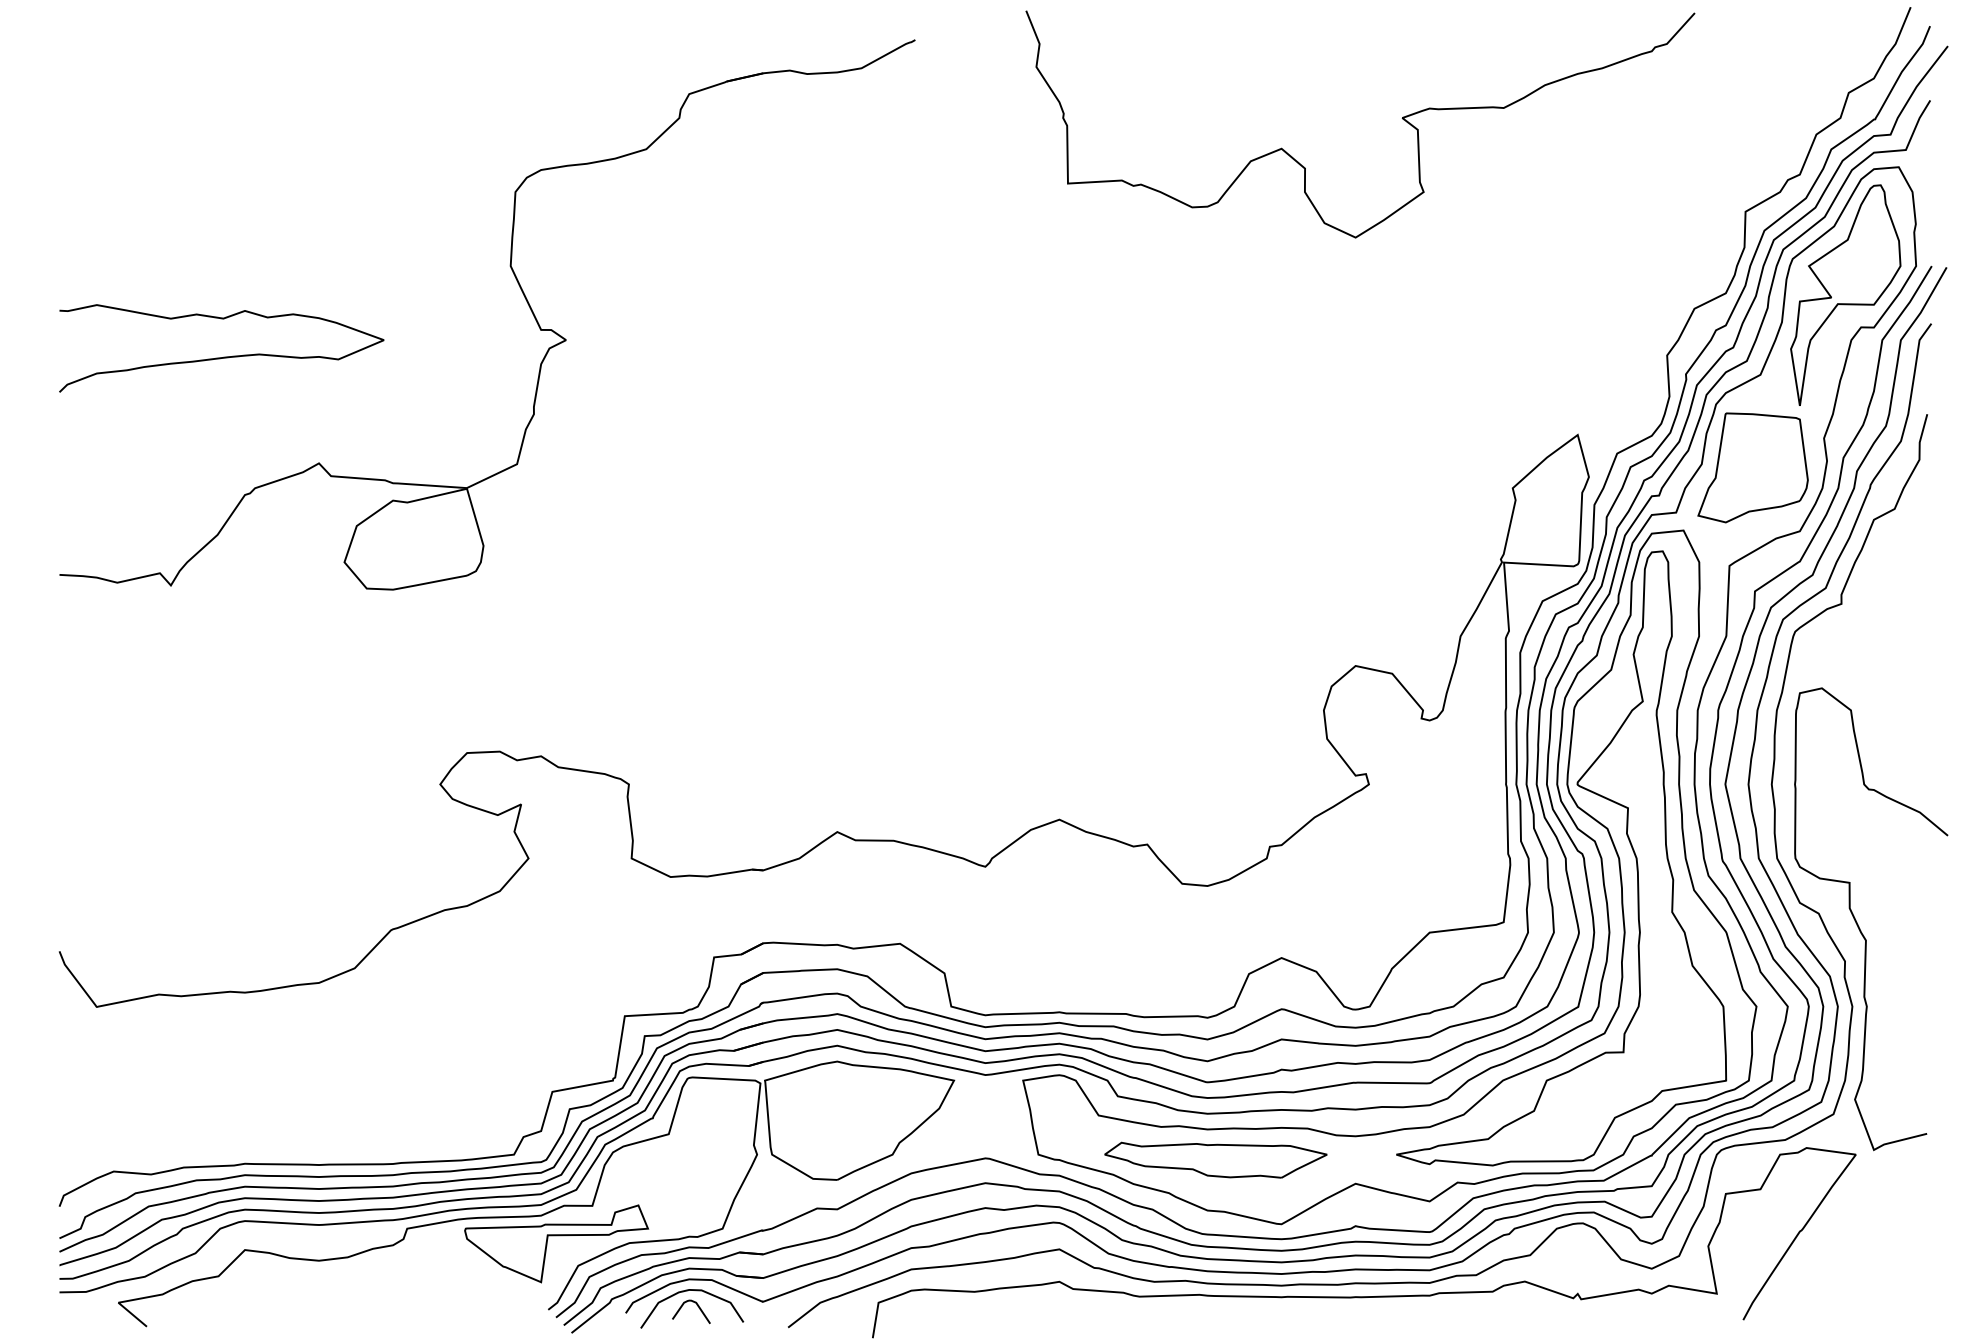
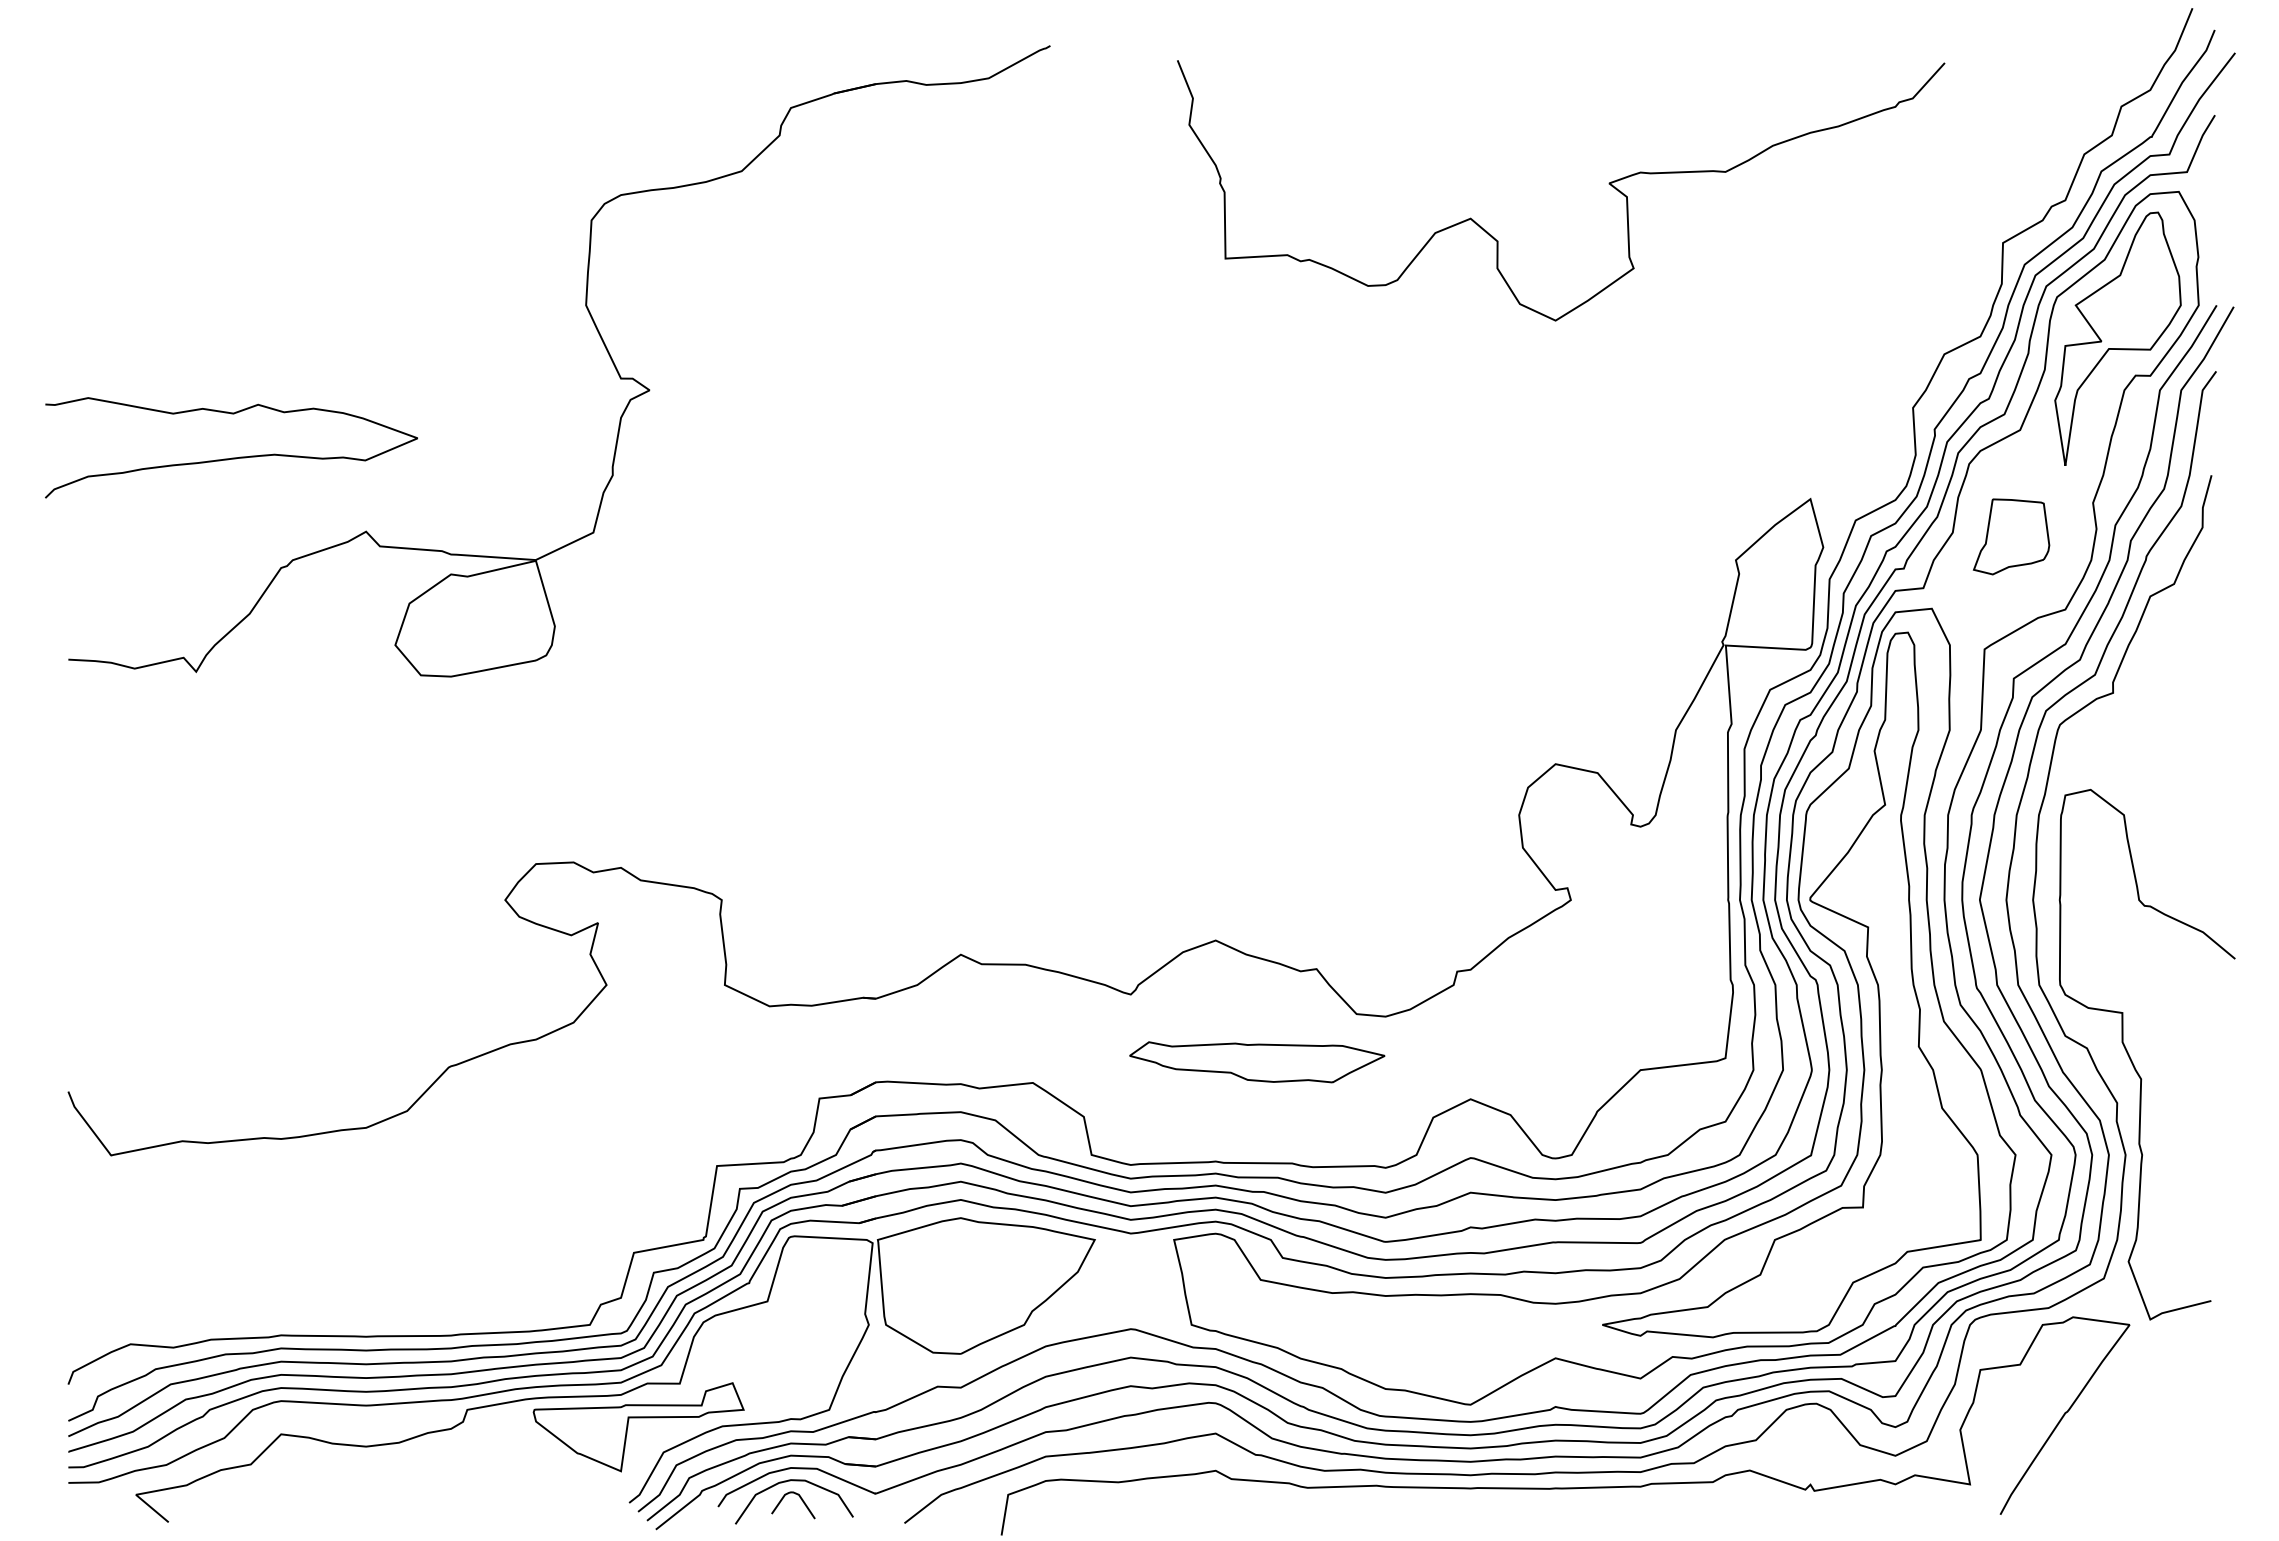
curve: (1401, 118) -> (1608, 183), moved
curve: (221, 356) -> (231, 457), moved
part: (1752, 467) -> (2011, 536), size x0.6
part: (1216, 1160) -> (1257, 1062), moved

